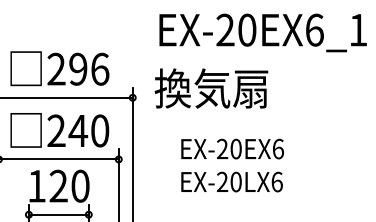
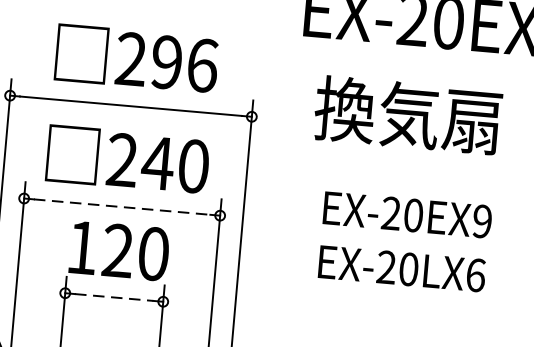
text: (211, 88) -> (408, 115), moved
text: (277, 148) -> (481, 220), EX-20EX6 -> EX-20EX9
line: (58, 159) -> (121, 207), solid -> dashed
line: (58, 214) -> (113, 297), solid -> dashed

